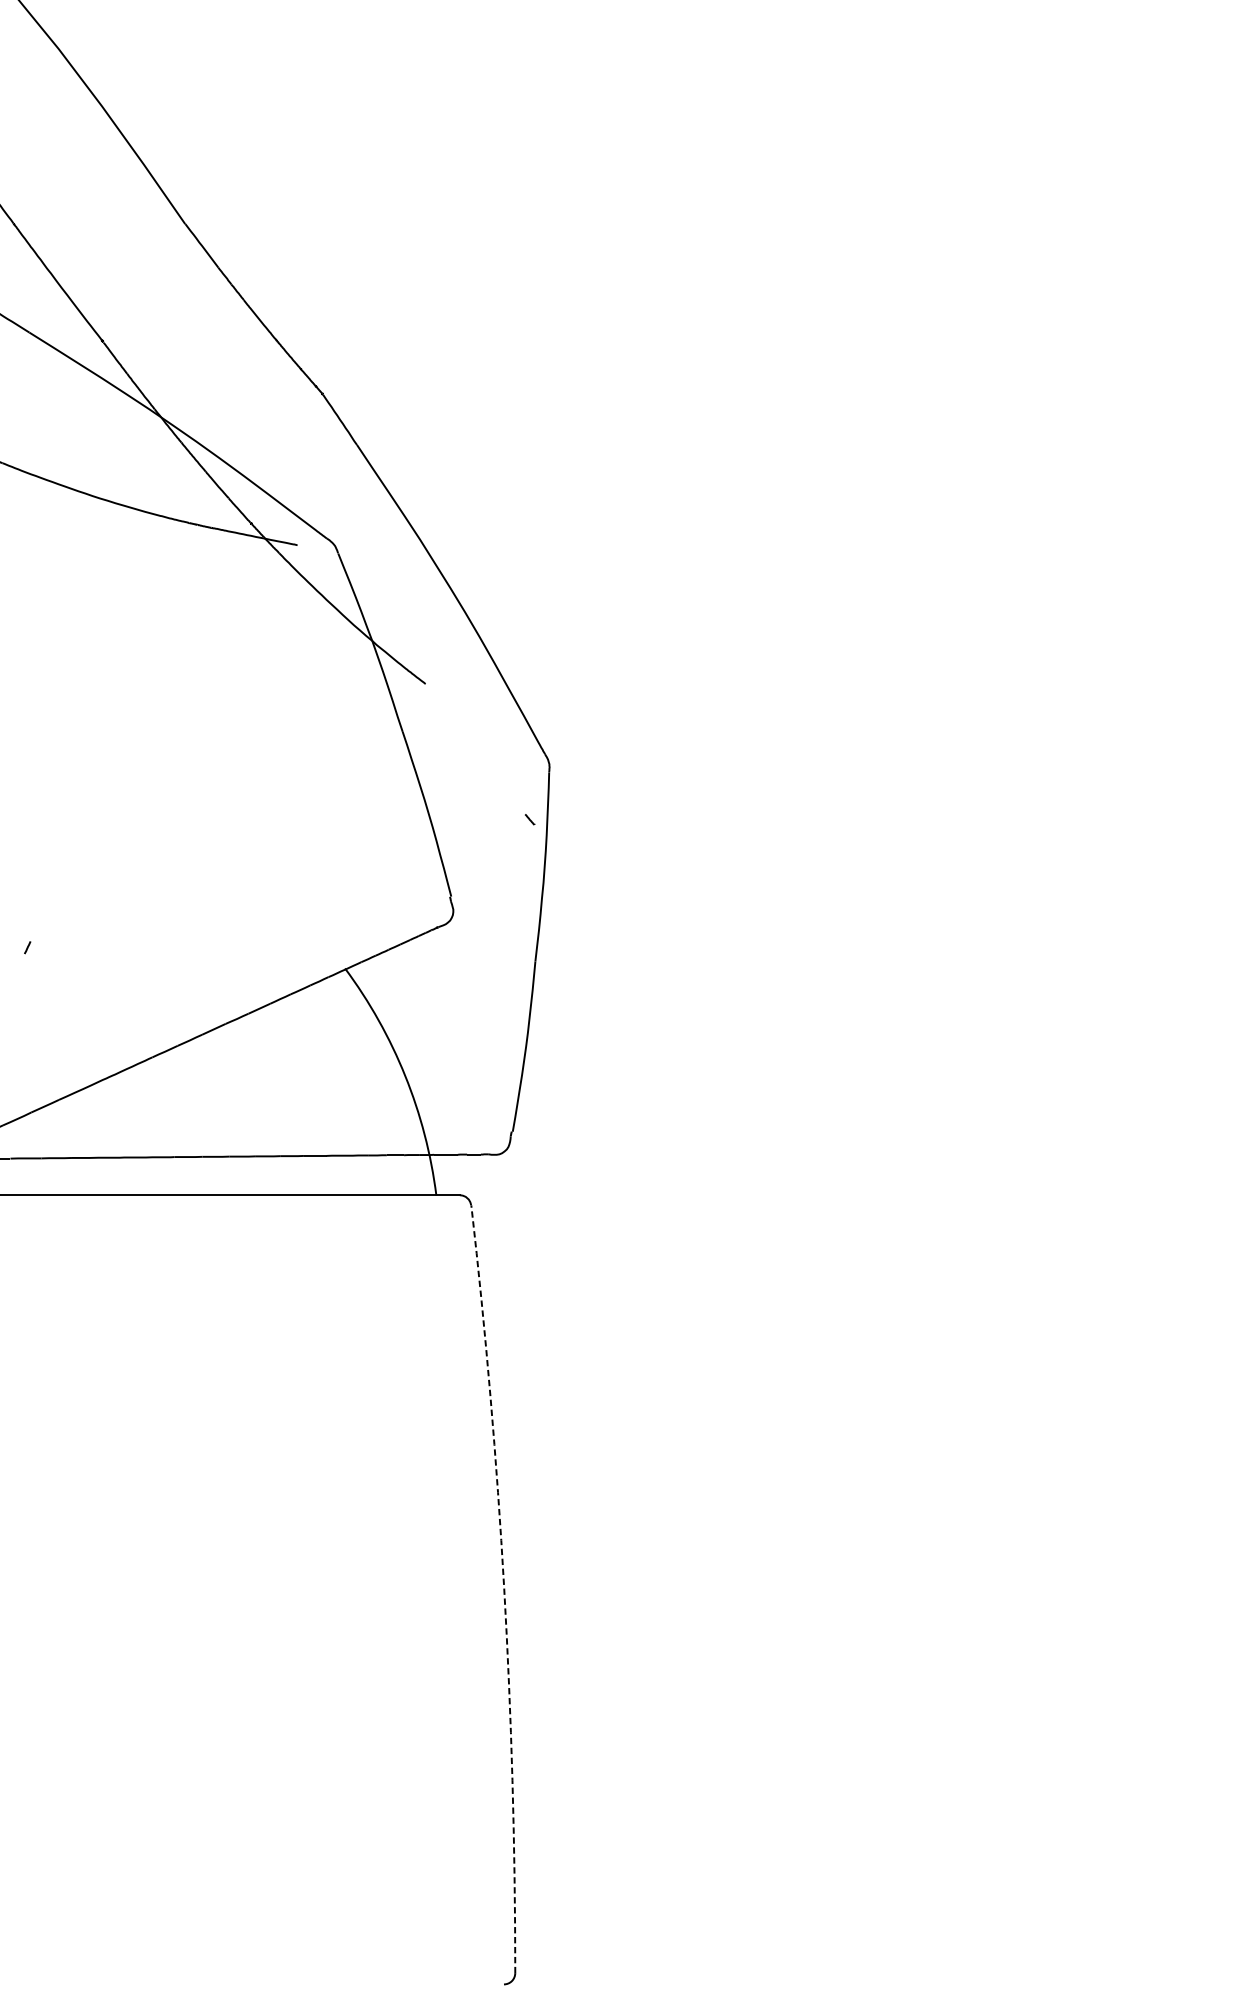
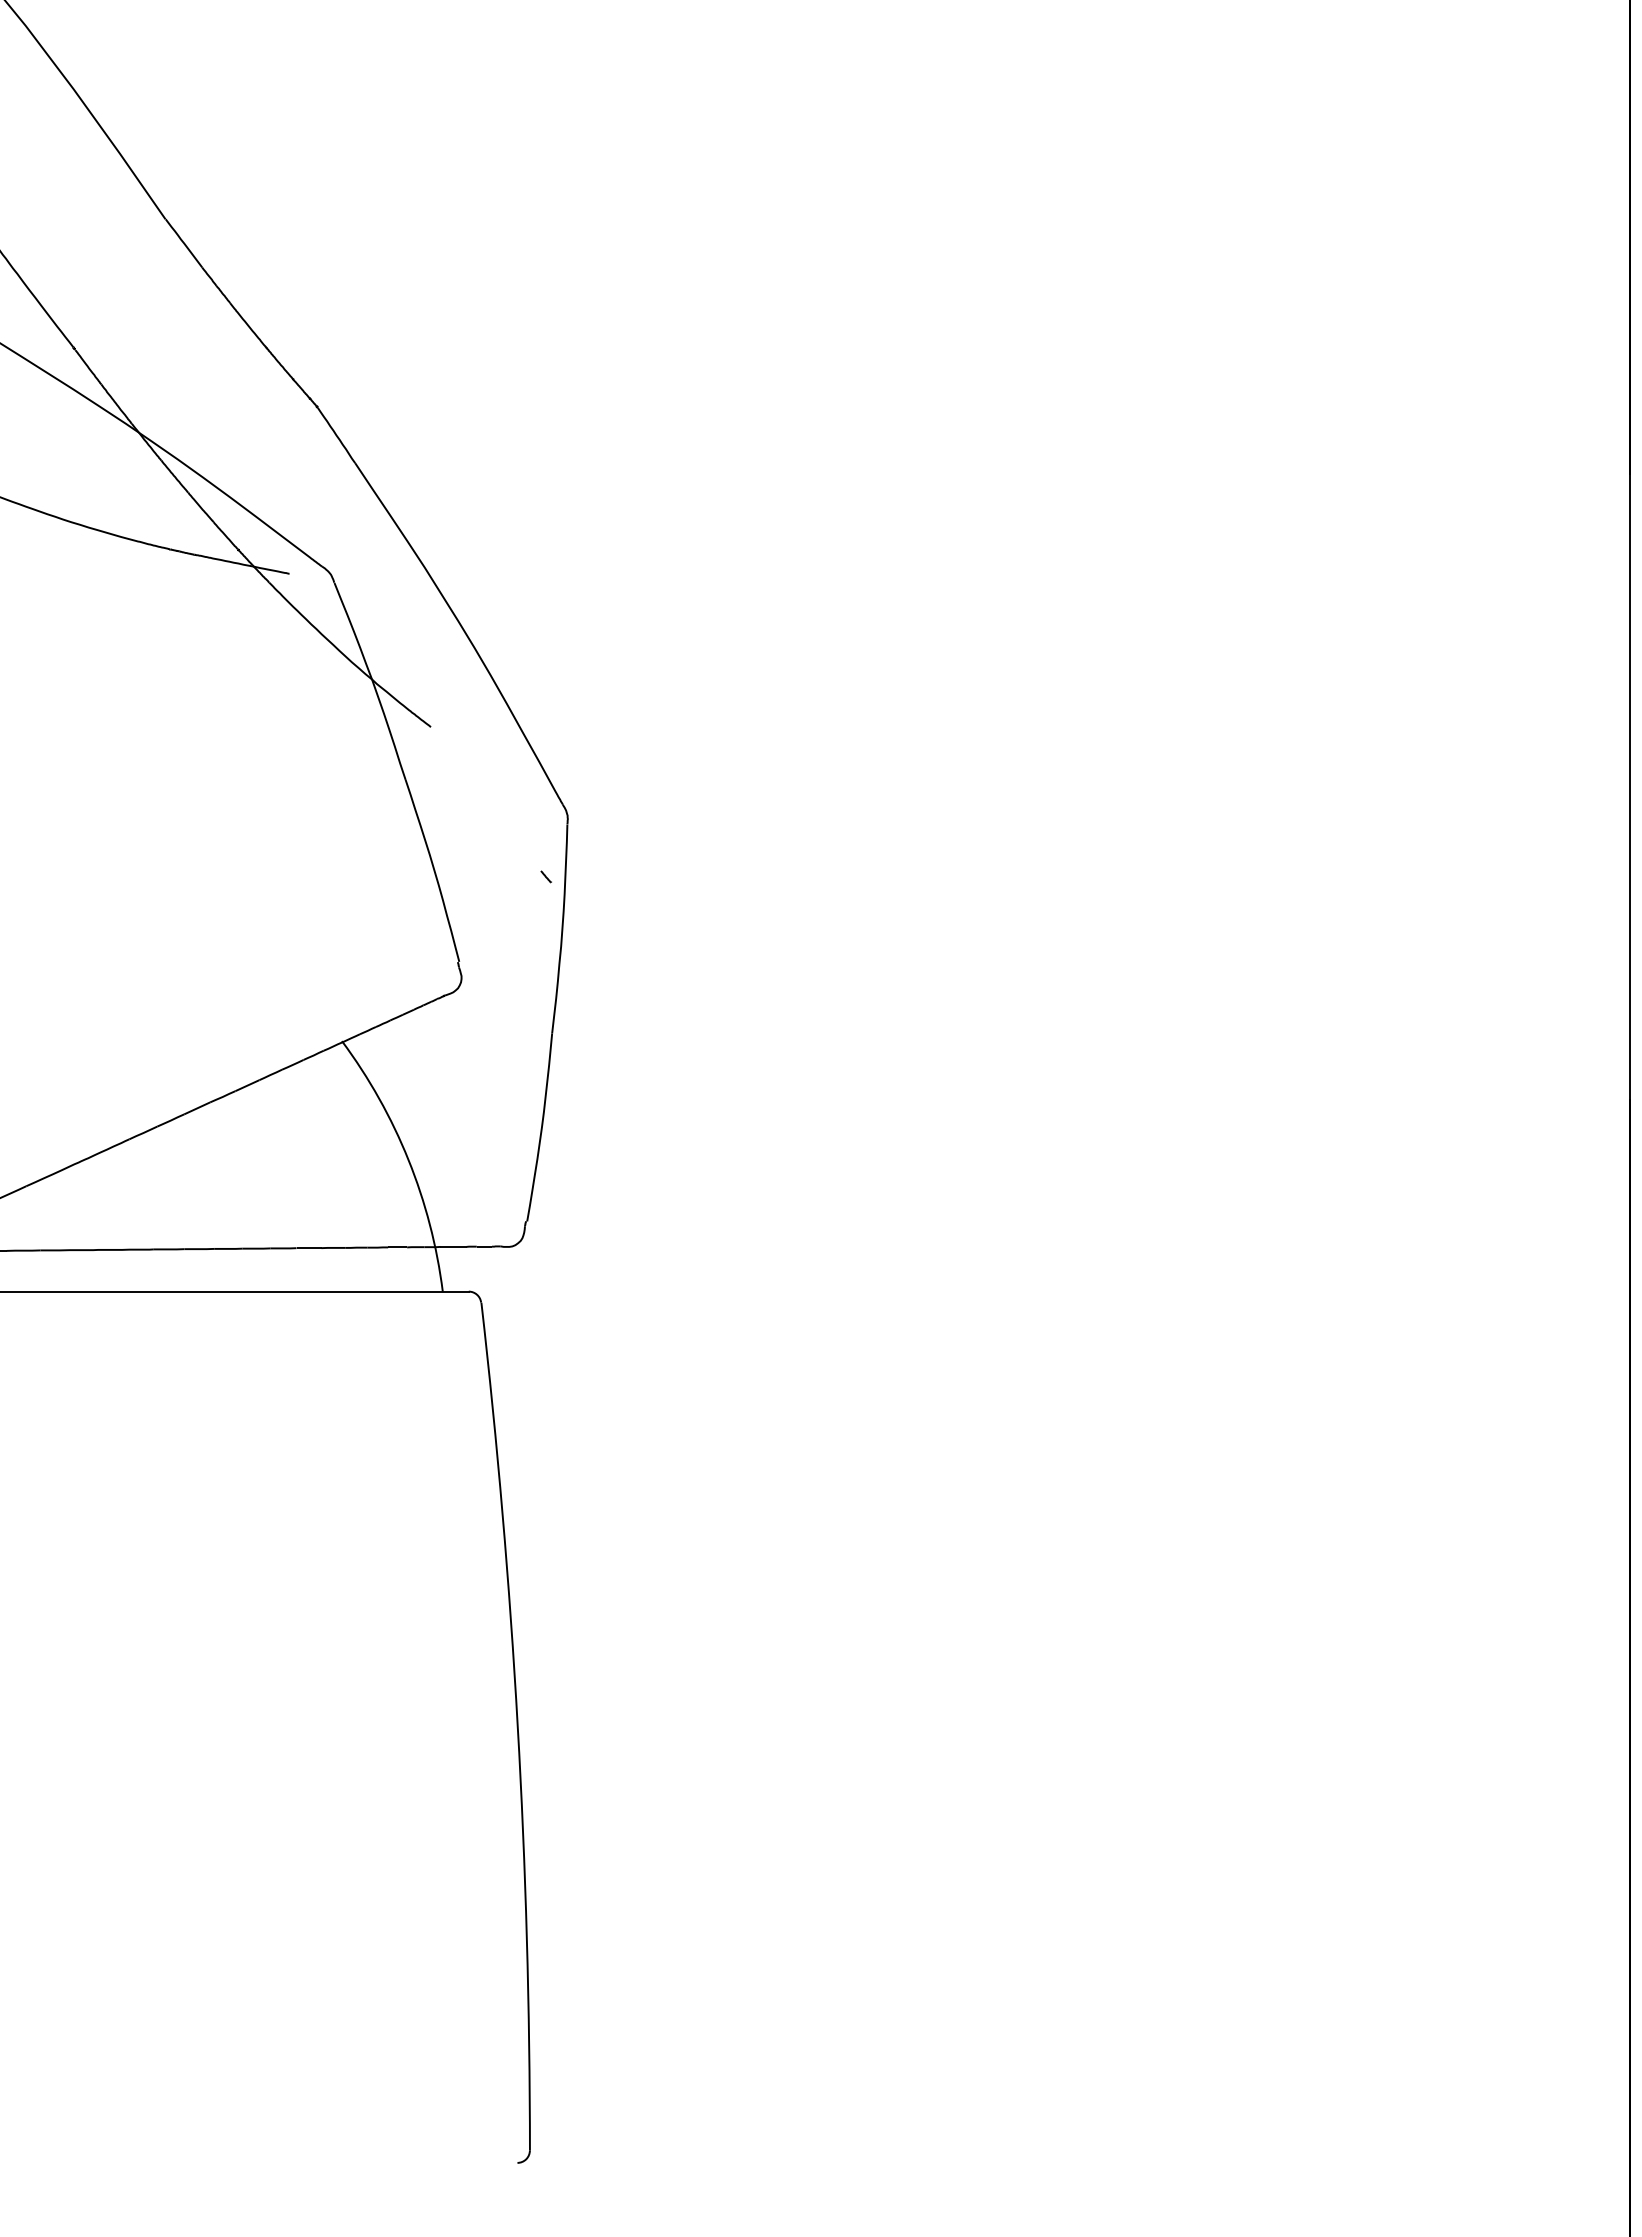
arc: (504, 1588) -> (517, 1725), dashed -> solid

